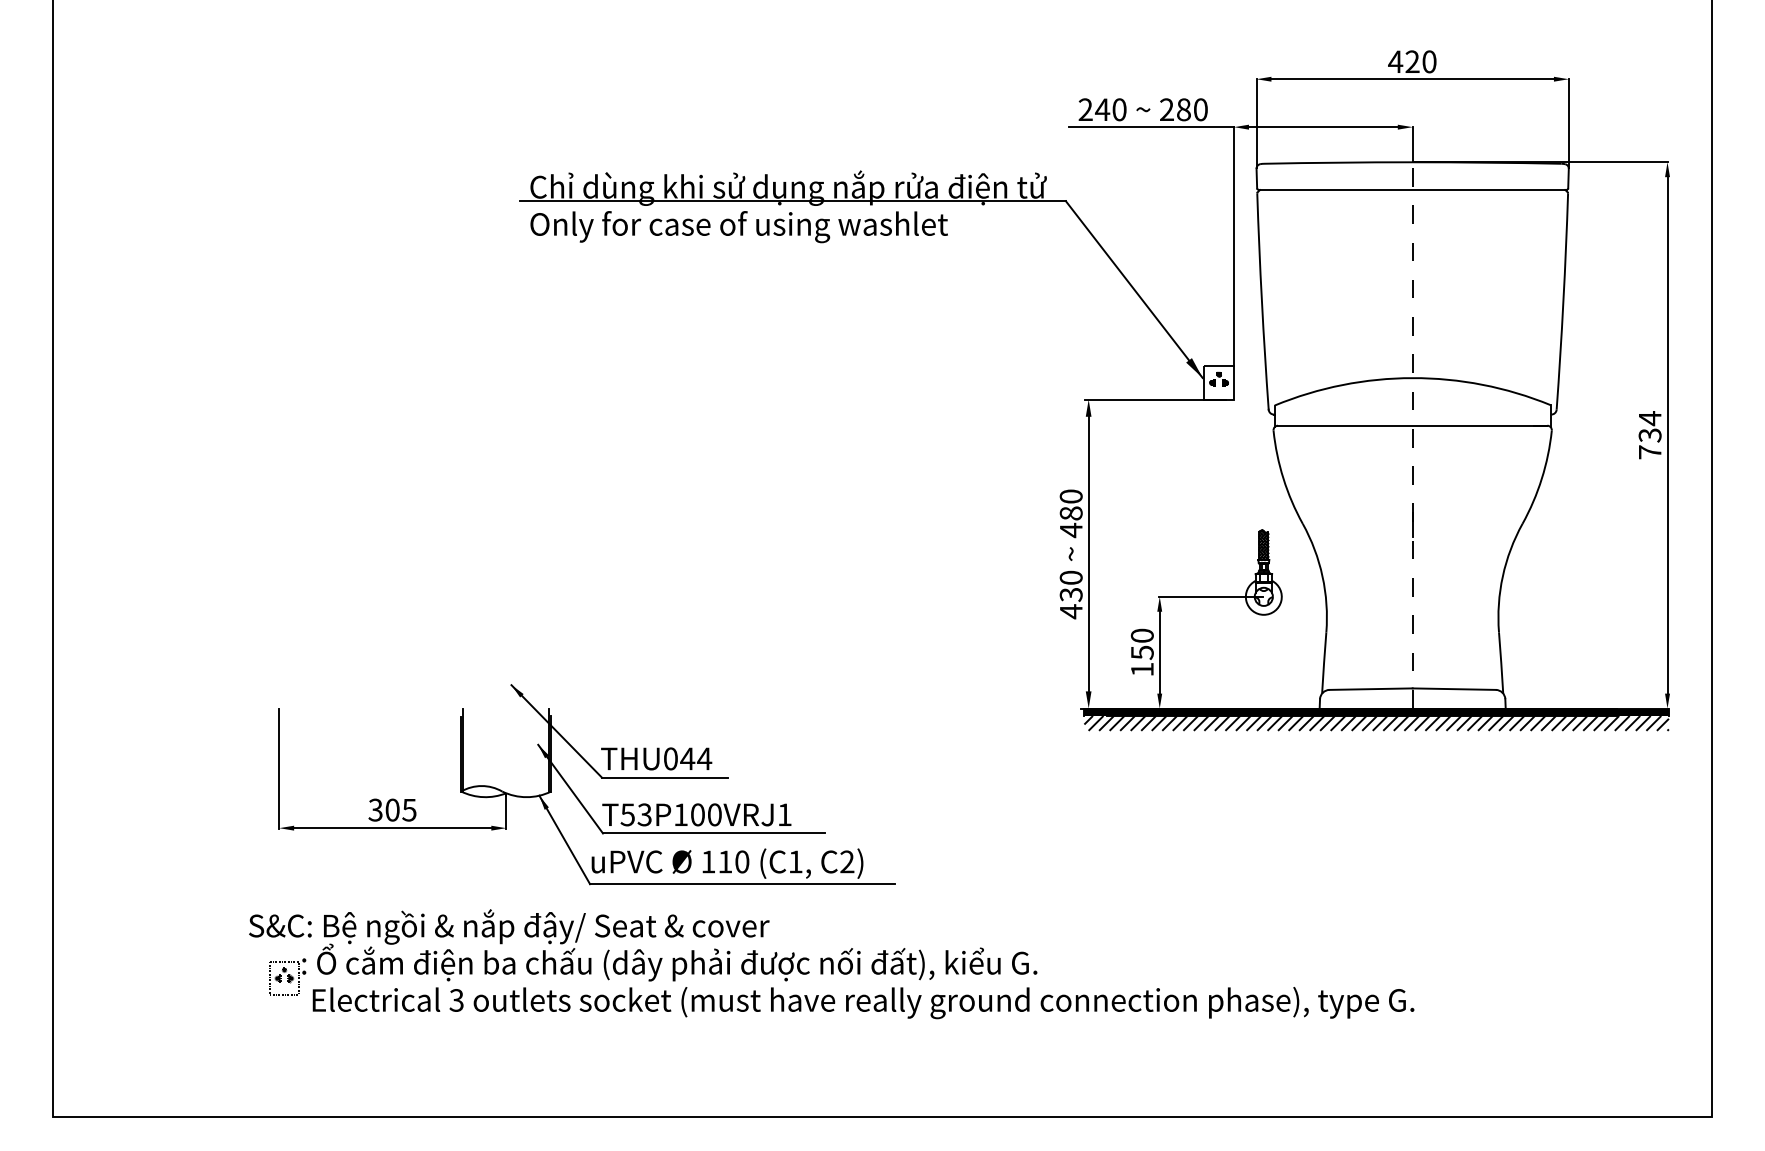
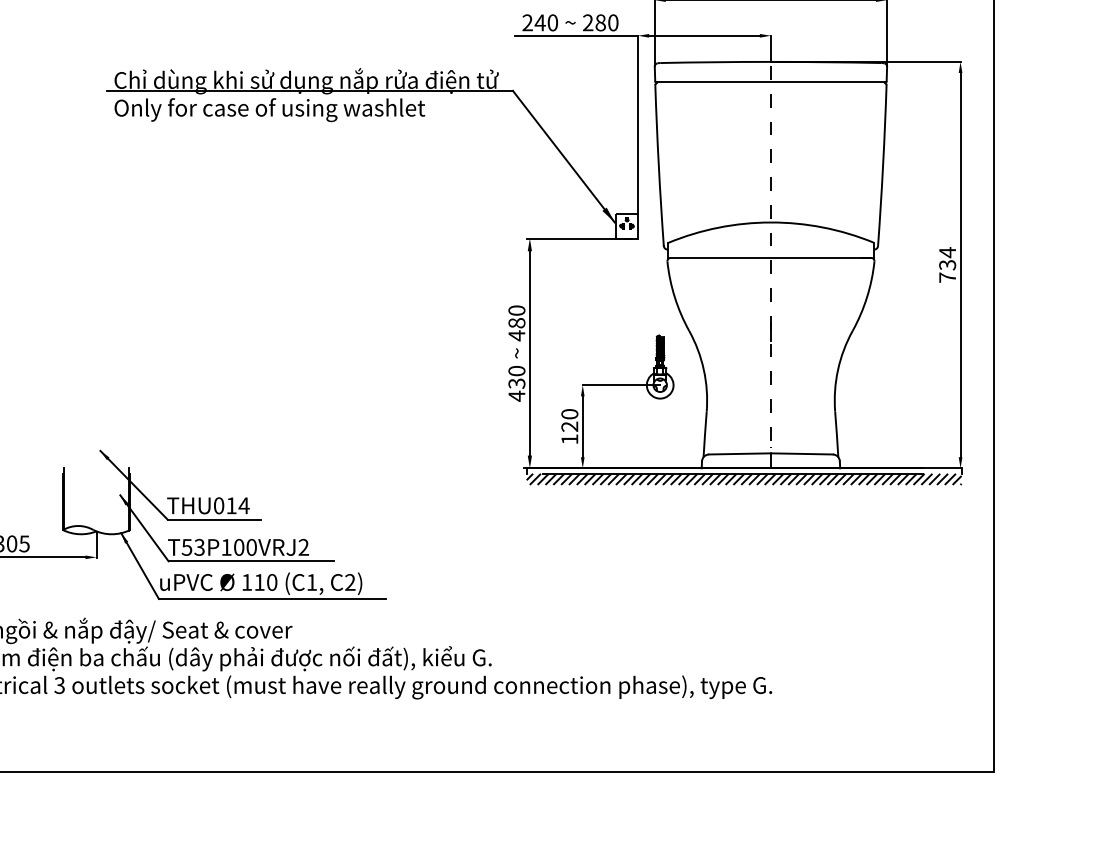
text: (1141, 652) -> (569, 426), 150 -> 120
fill: (1376, 711) -> (744, 470), removed
text: (687, 758) -> (231, 505), THU044 -> THU014
text: (784, 814) -> (303, 547), T53P100VRJ1 -> T53P100VRJ2

